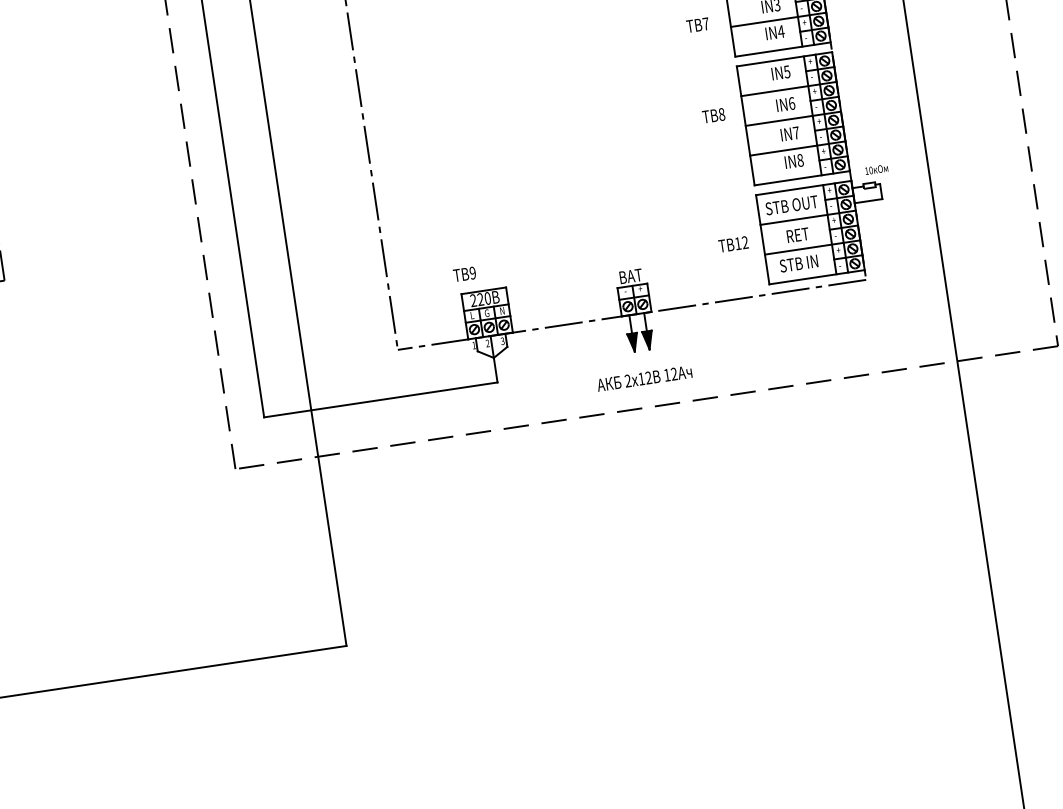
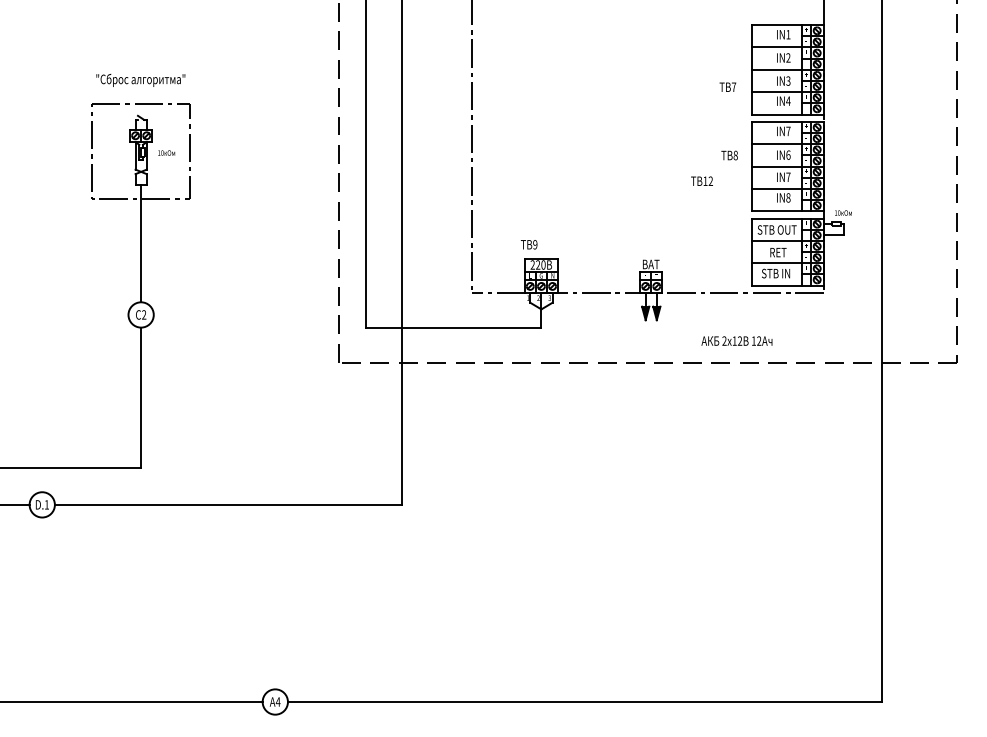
text: (787, 72) -> (788, 131), IN5 -> IN7
text: (732, 243) -> (701, 180), moved
text: (643, 377) -> (736, 340), moved

